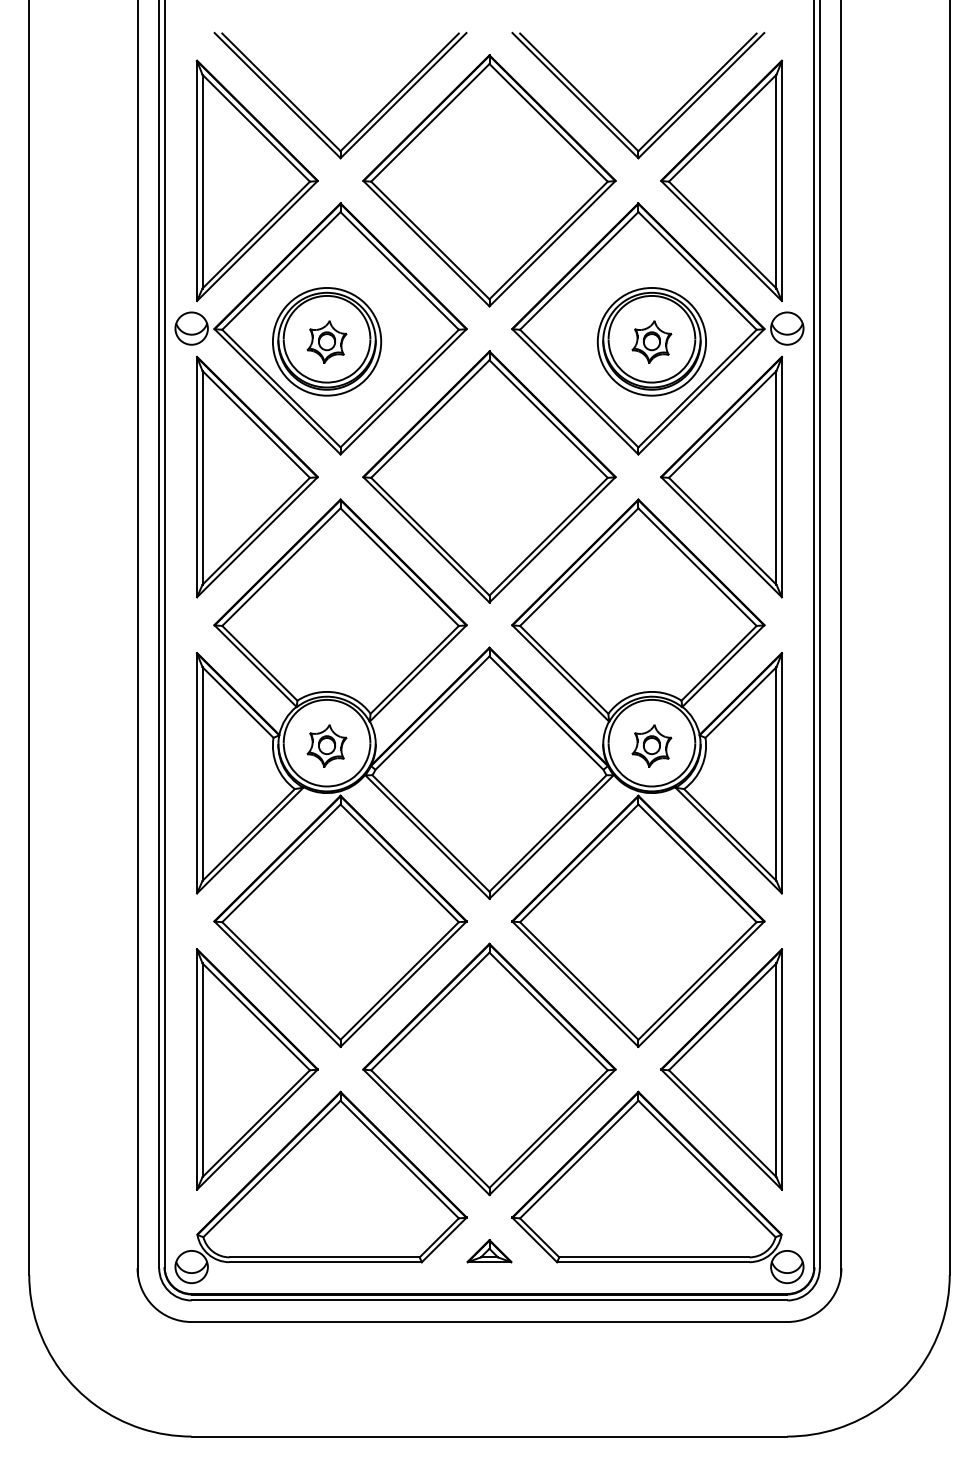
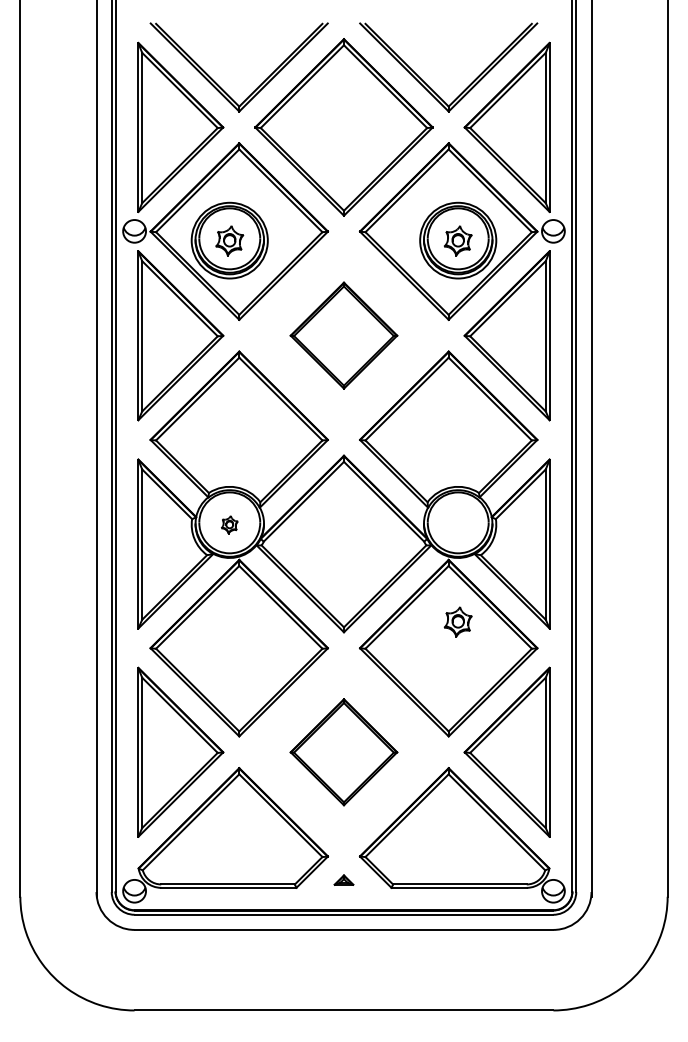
part: (489, 476) -> (344, 335), size x0.6
part: (326, 745) -> (229, 524), size x0.6
part: (651, 745) -> (457, 621), moved
part: (489, 1069) -> (344, 752), size x0.6
part: (489, 1251) -> (344, 880), size x0.6

